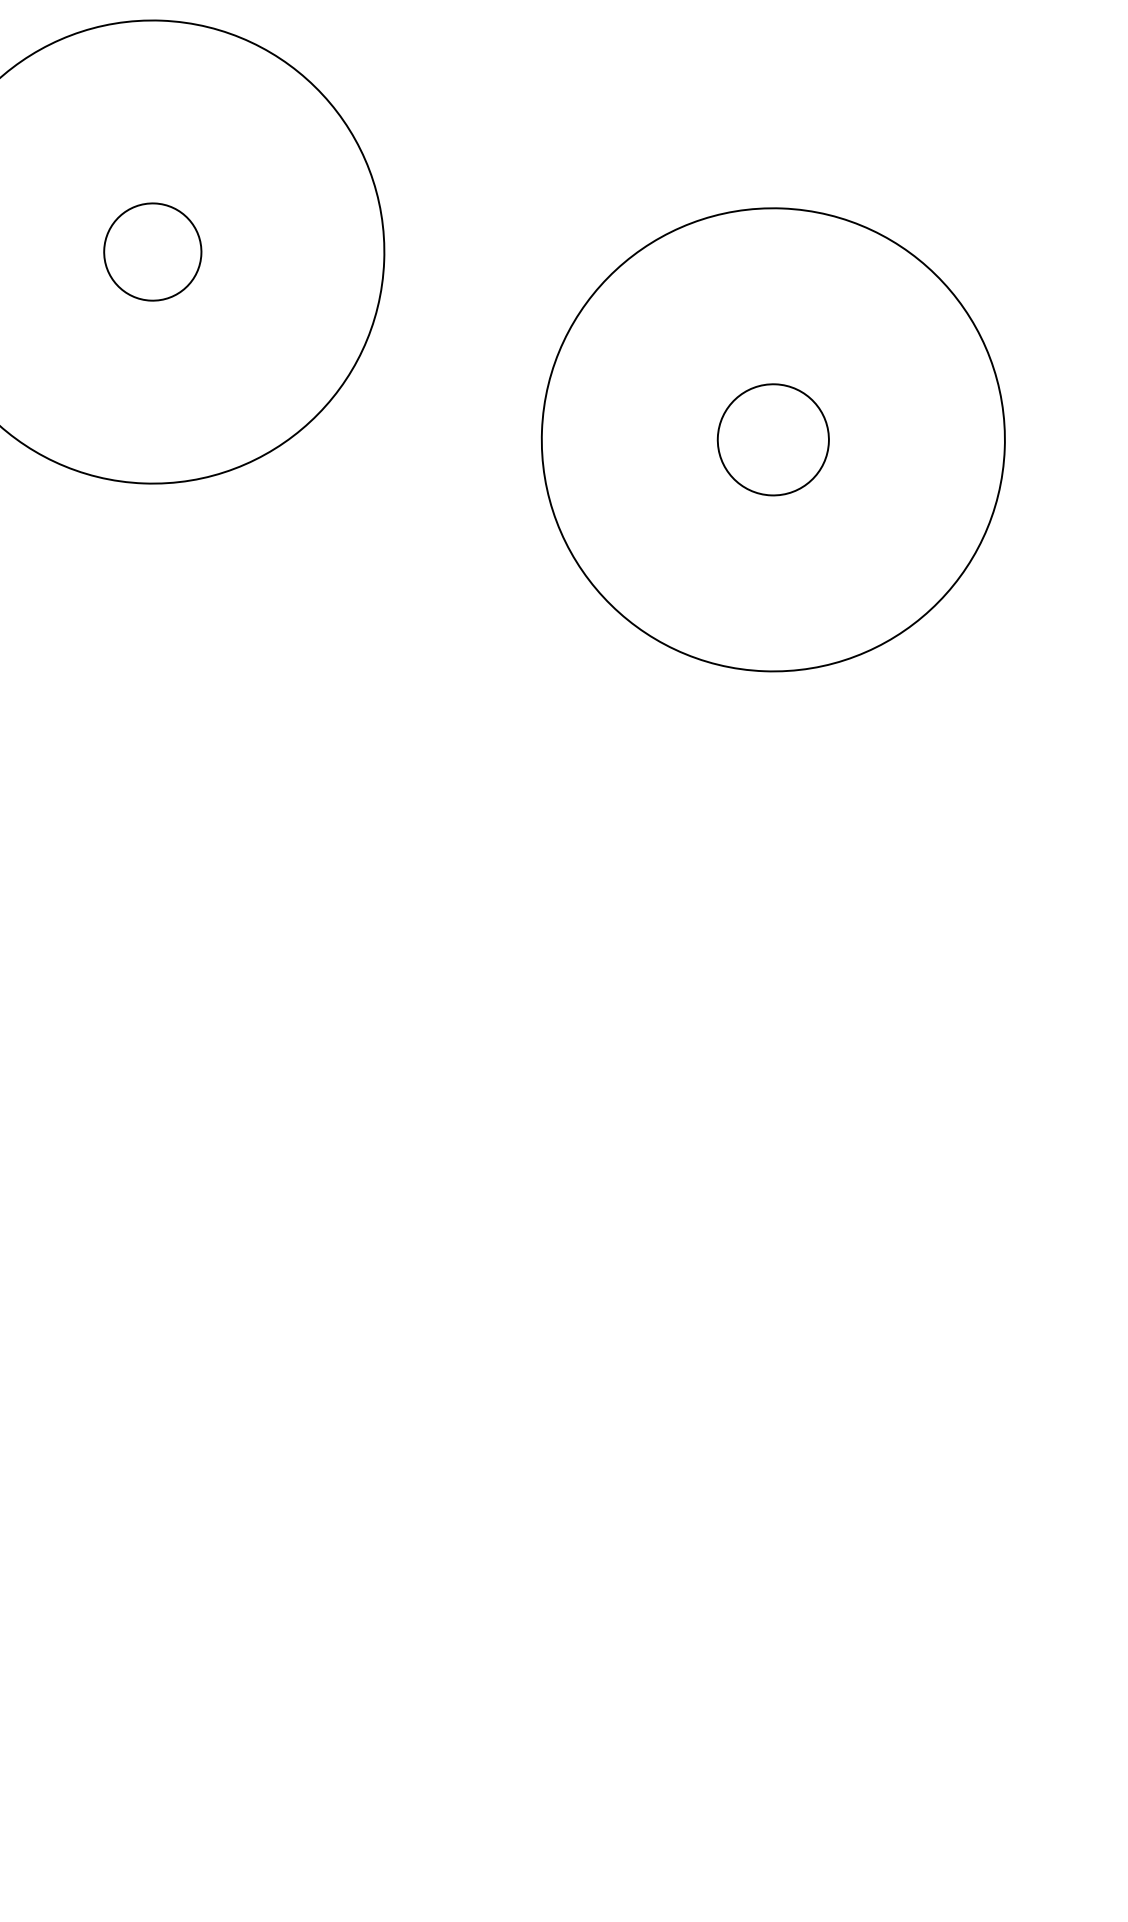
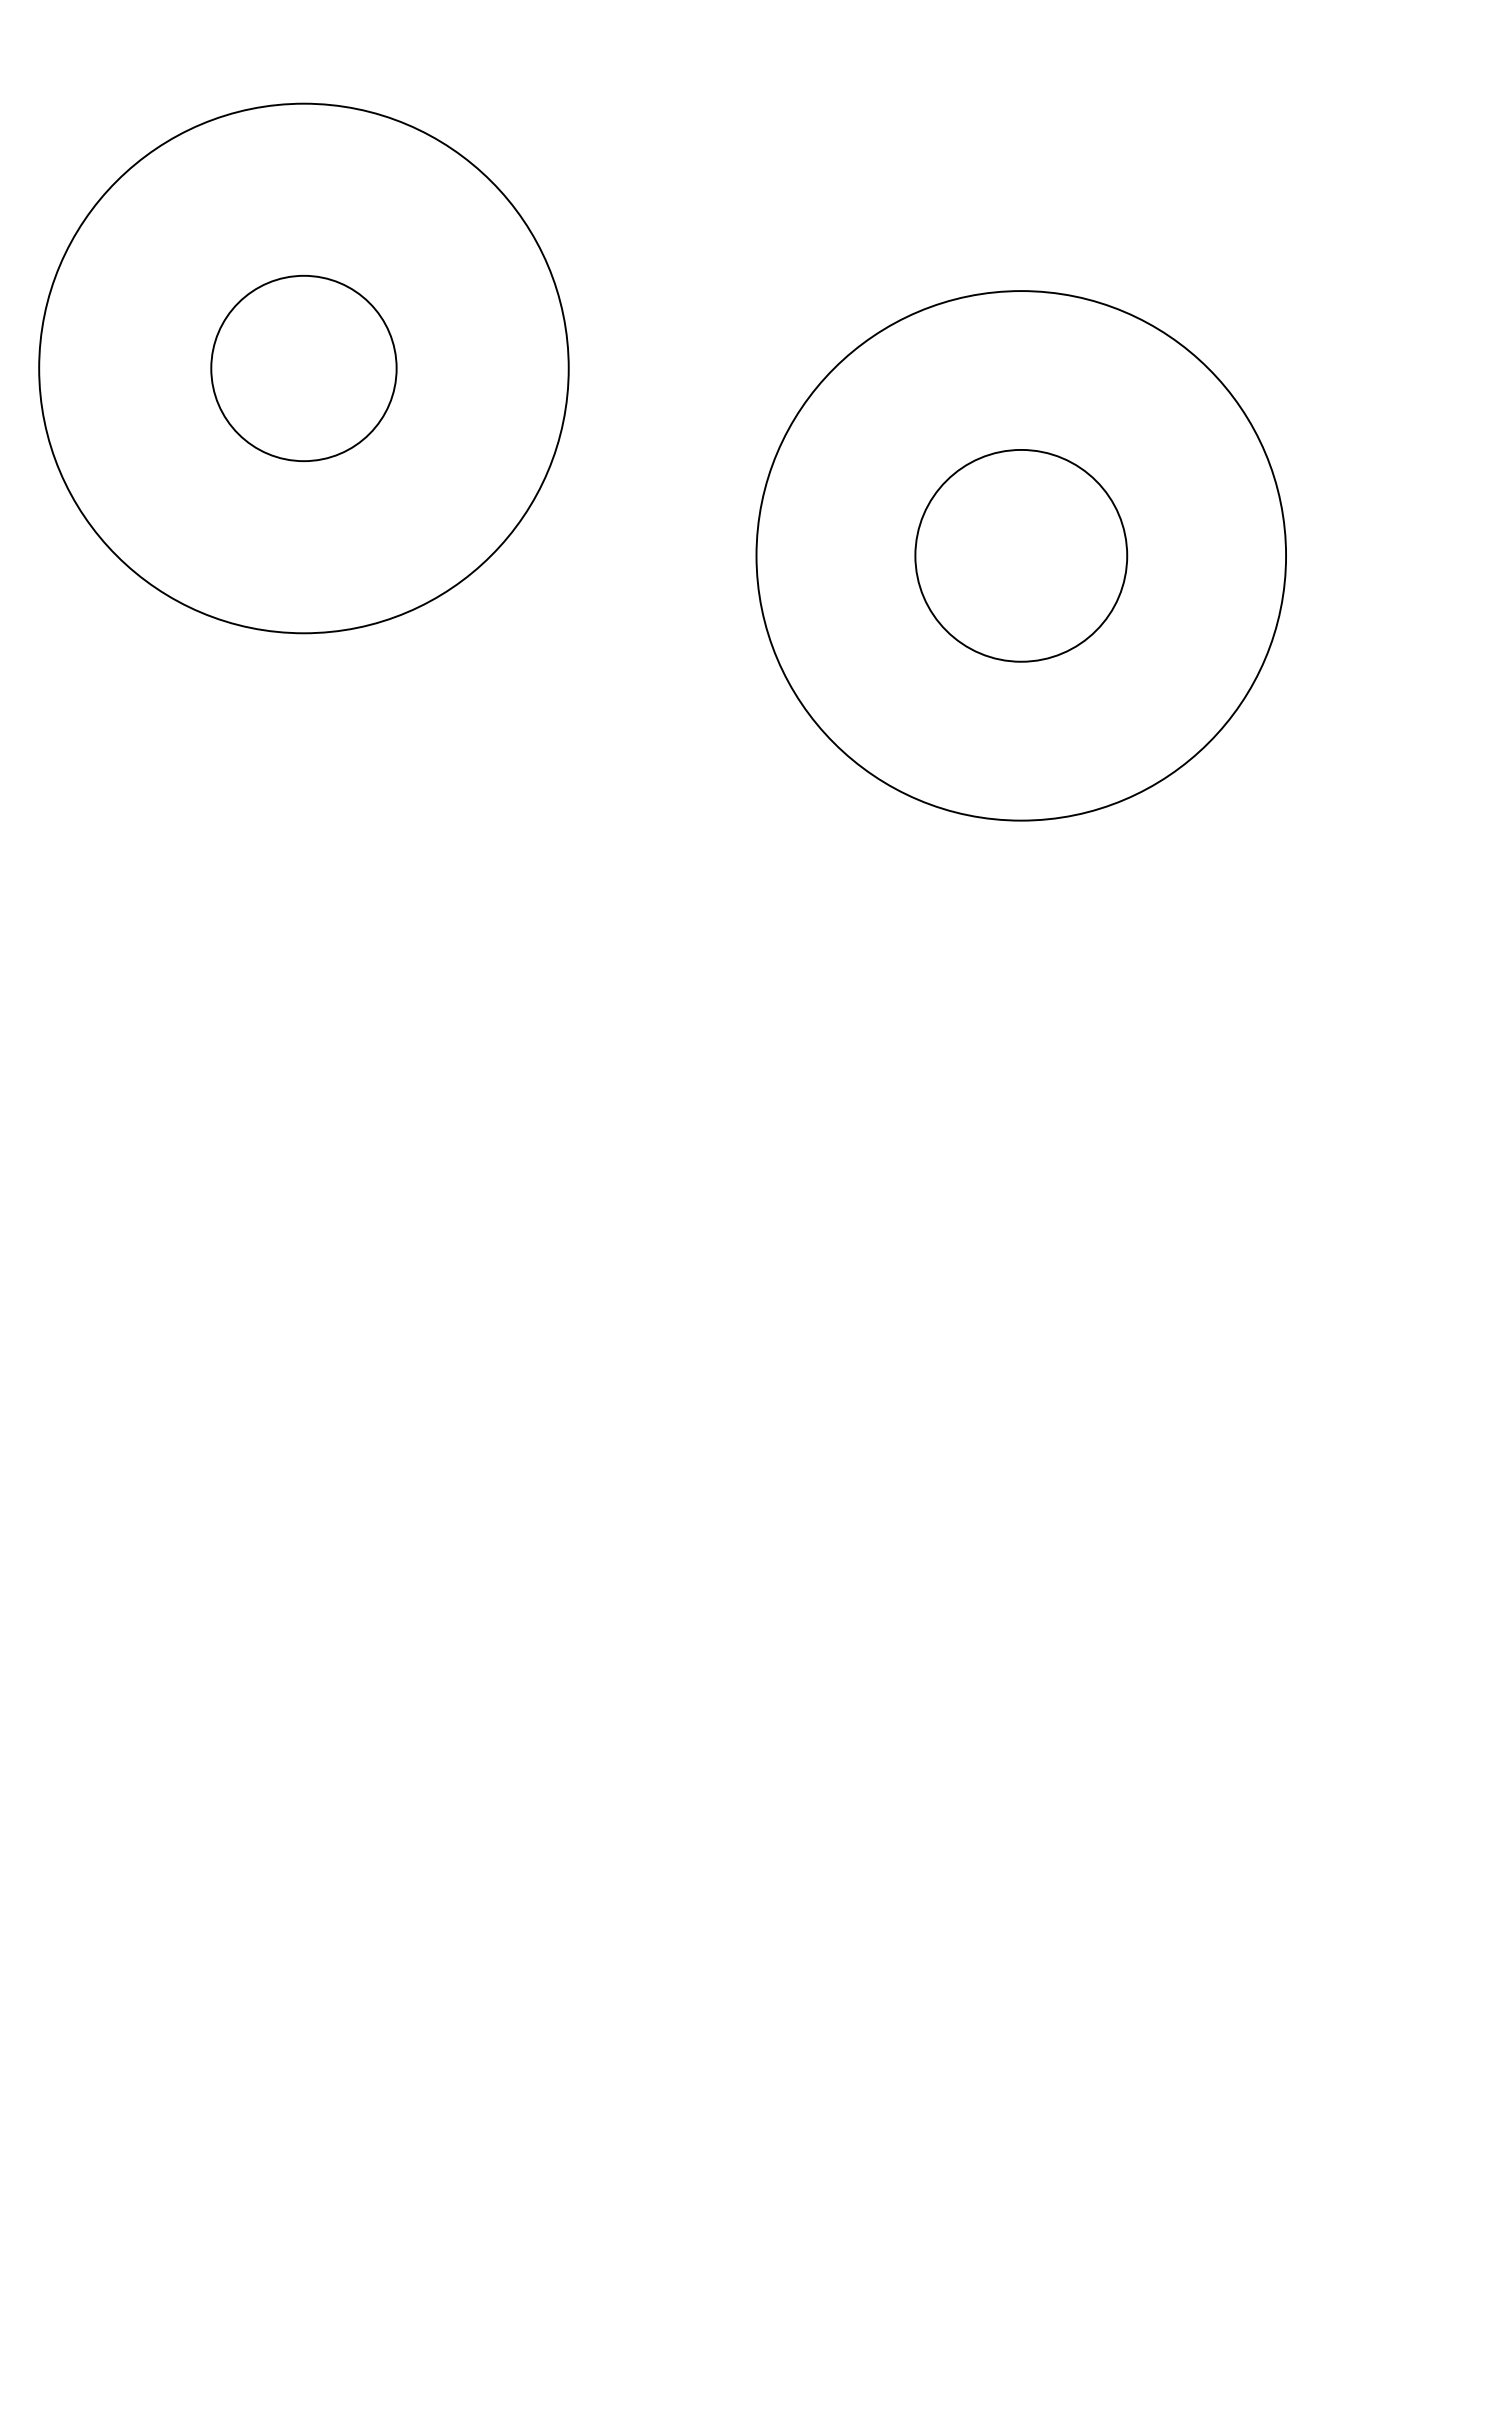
circle: (152, 252) -> (303, 368), size x1.67
circle: (773, 439) -> (1021, 555), size x1.67

